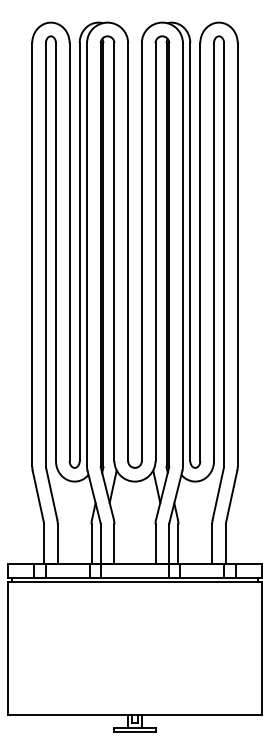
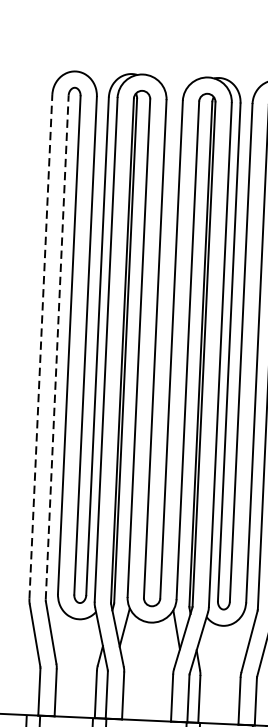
line: (32, 254) -> (41, 346), solid -> dashed
line: (45, 254) -> (56, 347), solid -> dashed

